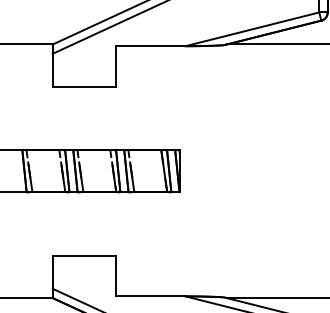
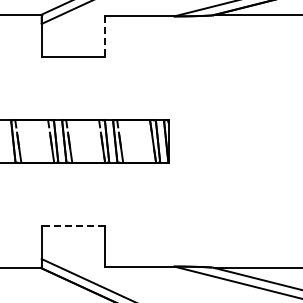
line: (116, 66) -> (105, 36), solid -> dashed
line: (84, 255) -> (73, 225), solid -> dashed

